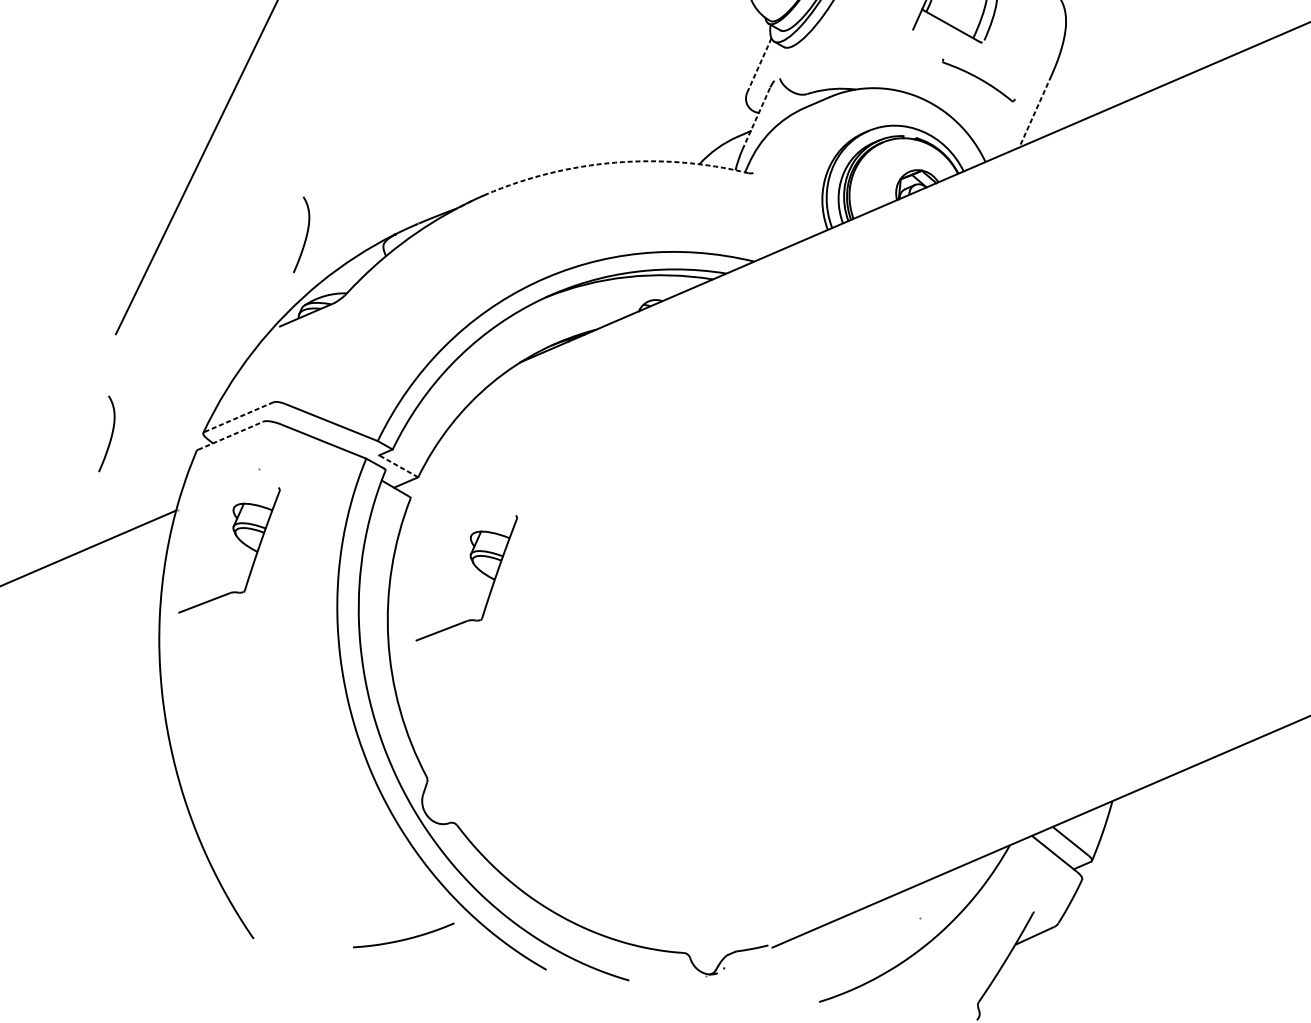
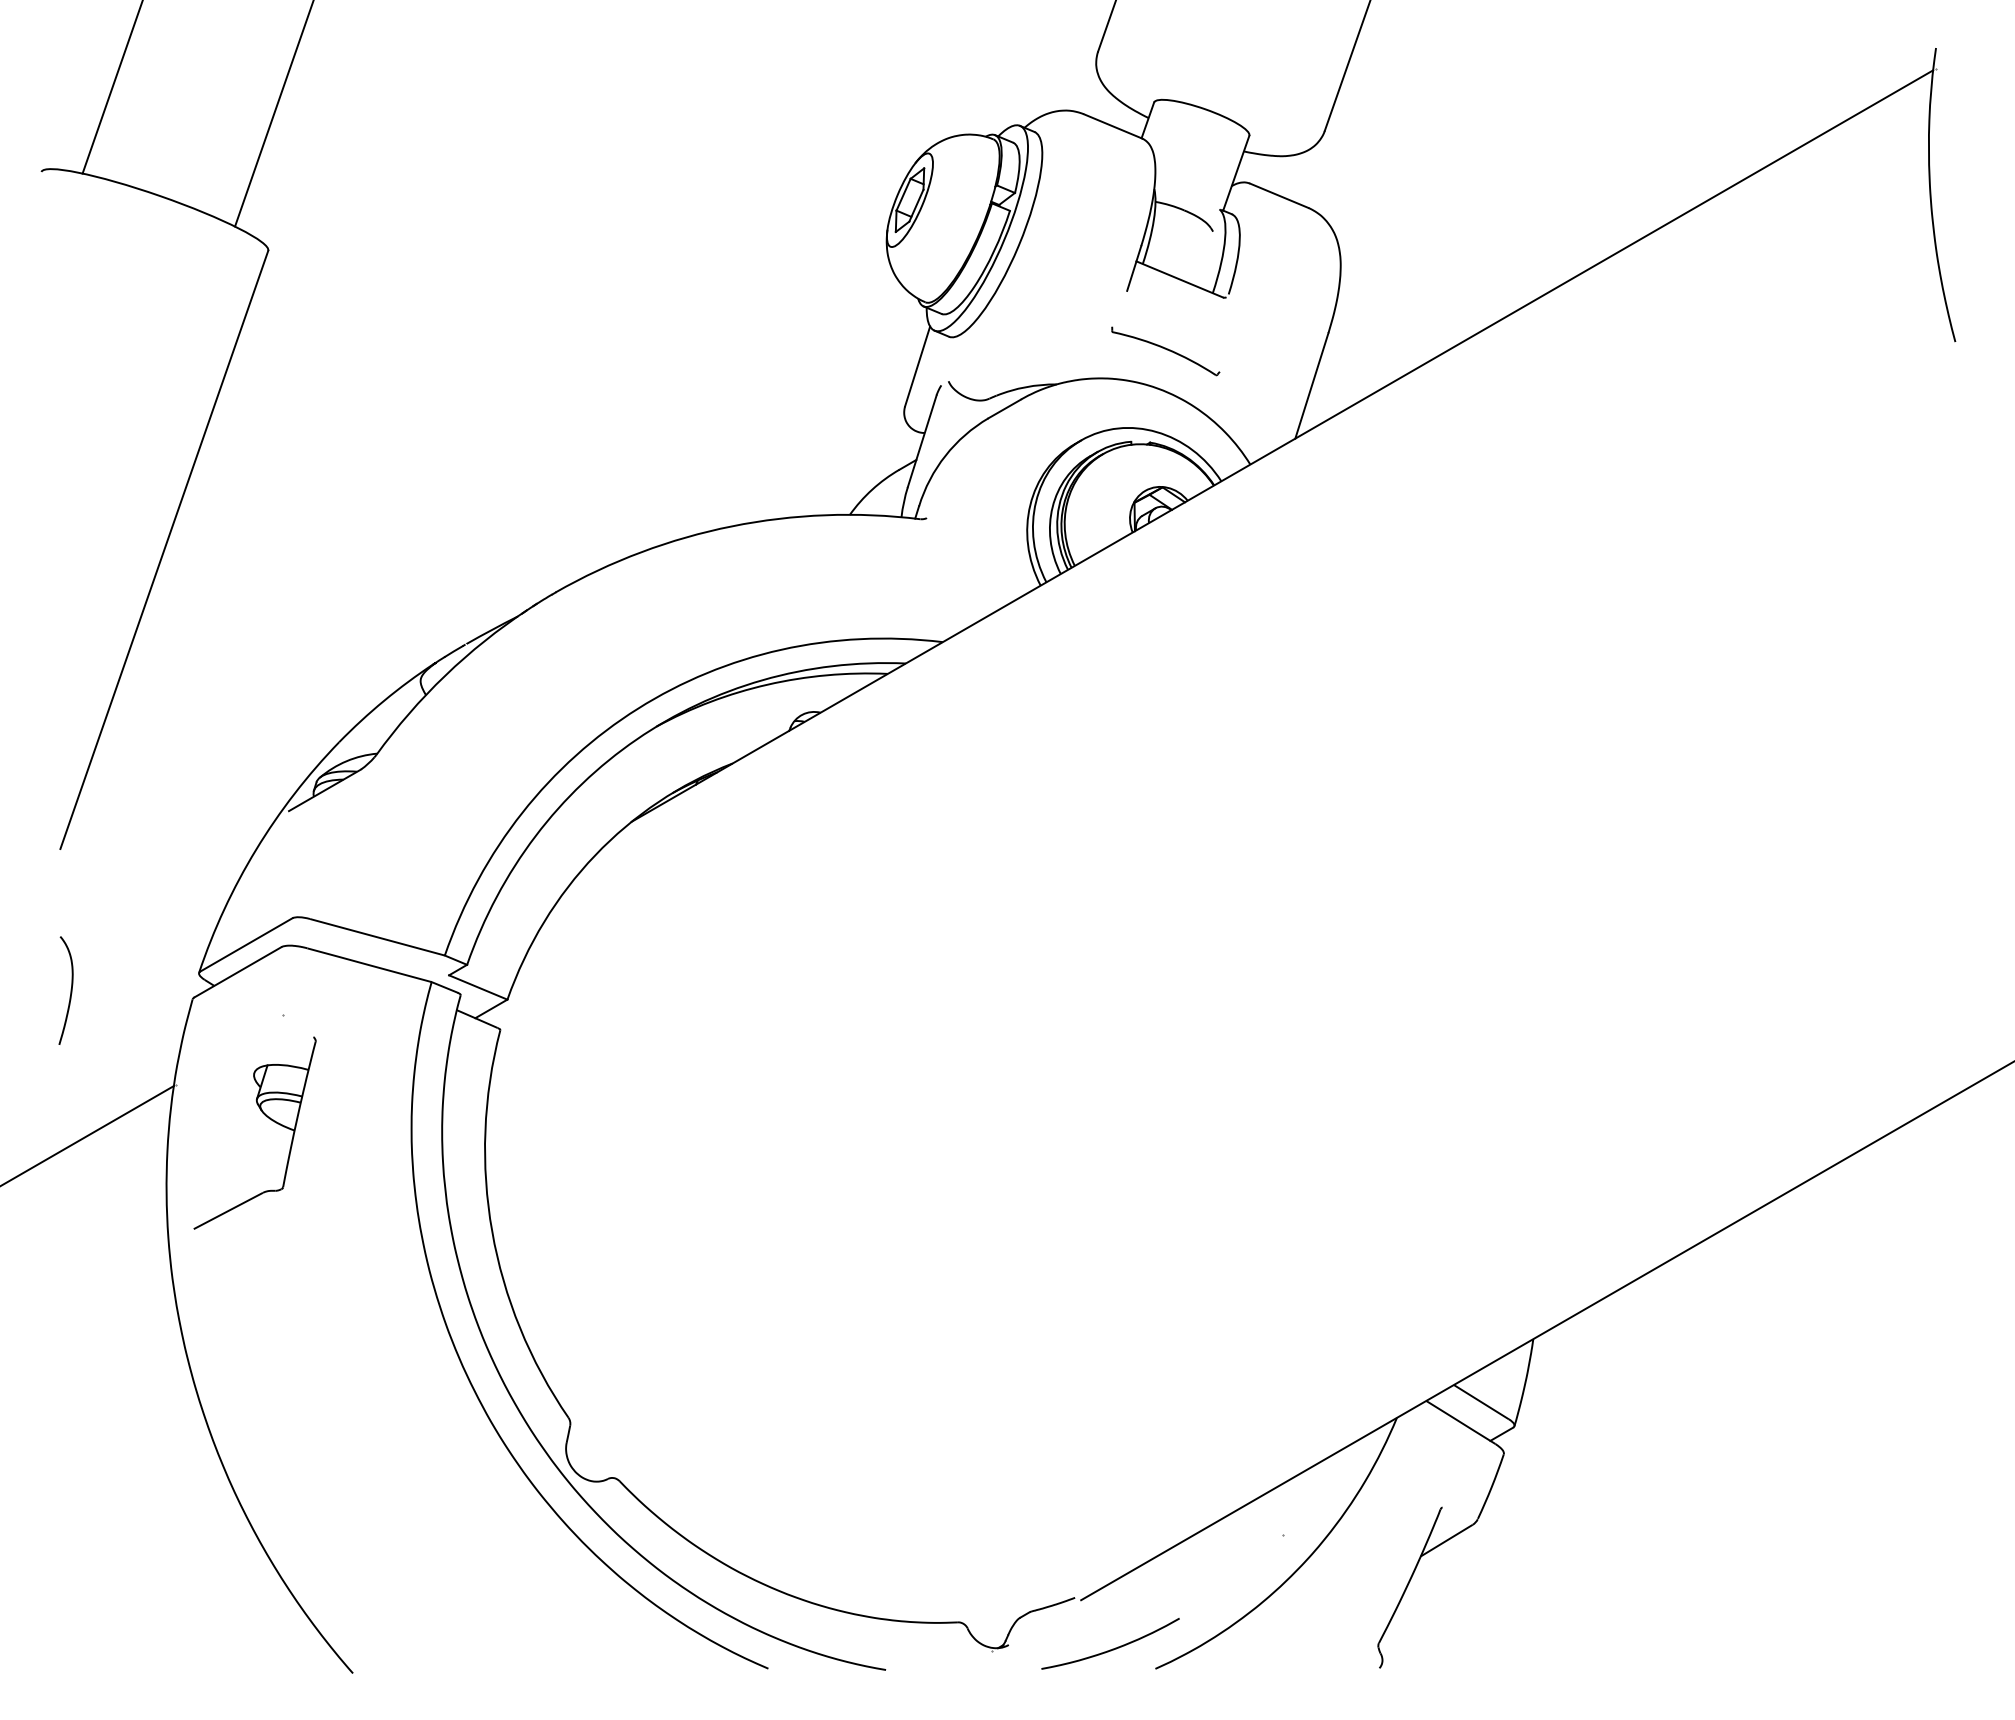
line: (759, 65) -> (917, 366), dashed -> solid
part: (978, 80) -> (1165, 351), moved
line: (1035, 112) -> (1311, 386), dashed -> solid
line: (756, 117) -> (922, 440), dashed -> solid
arc: (615, 162) -> (731, 526), dashed -> solid
curve: (306, 235) -> (310, 679), removed
line: (238, 417) -> (246, 945), dashed -> solid
line: (231, 435) -> (238, 972), dashed -> solid
line: (398, 466) -> (478, 987), dashed -> solid
part: (475, 567) -> (602, 1116), removed
curve: (404, 938) -> (1112, 1648), moved

